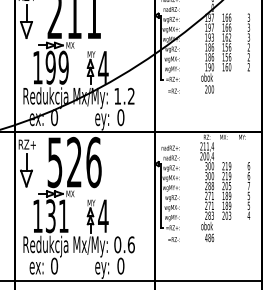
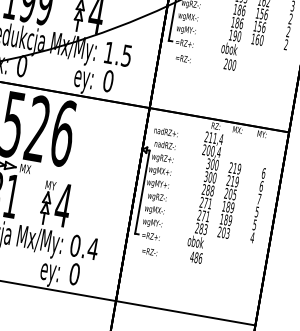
text: (131, 95) -> (127, 54), 1.2 -> 1.5
text: (131, 244) -> (93, 248), 0.6 -> 0.4

